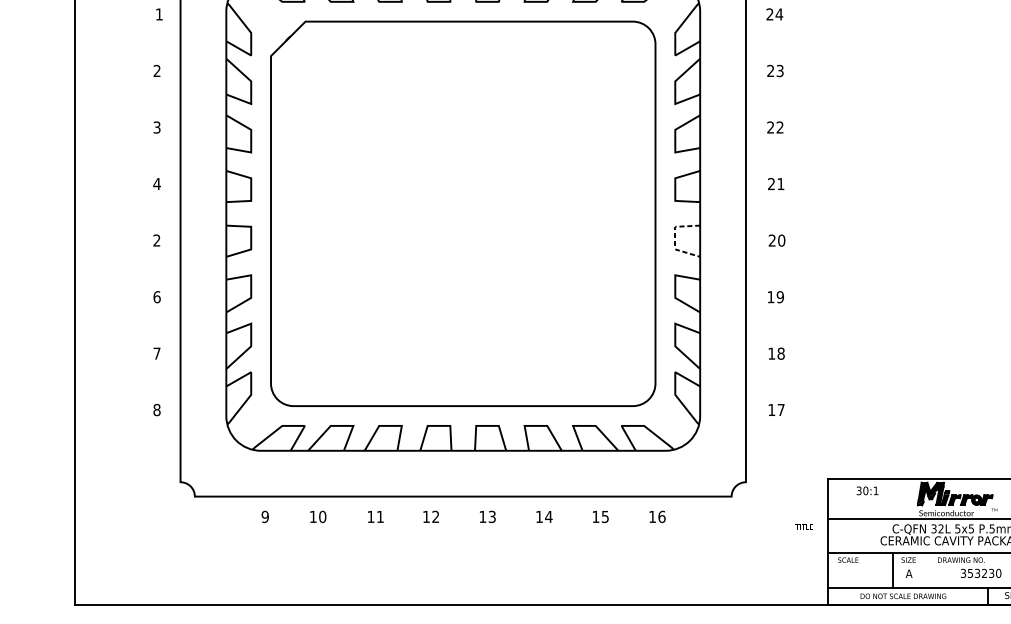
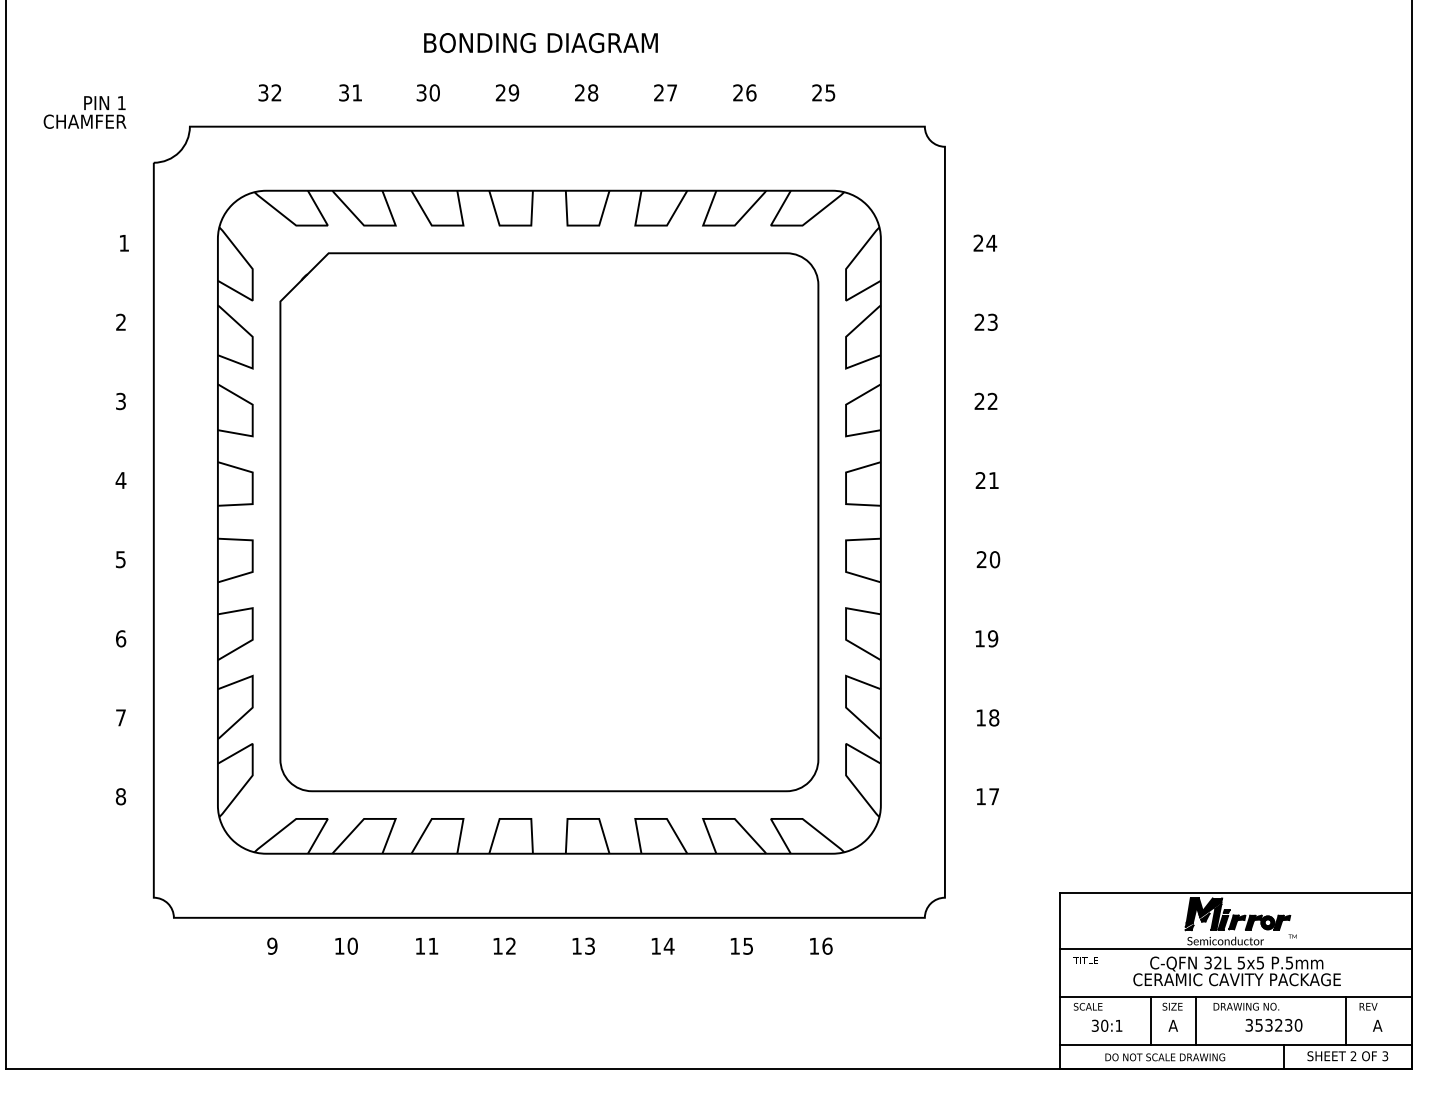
line: (675, 239) -> (846, 557), dashed -> solid
text: (156, 240) -> (120, 559), 2 -> 5
text: (867, 490) -> (1106, 1025), moved
text: (804, 527) -> (1085, 960), moved
line: (925, 569) -> (1195, 1020), added

